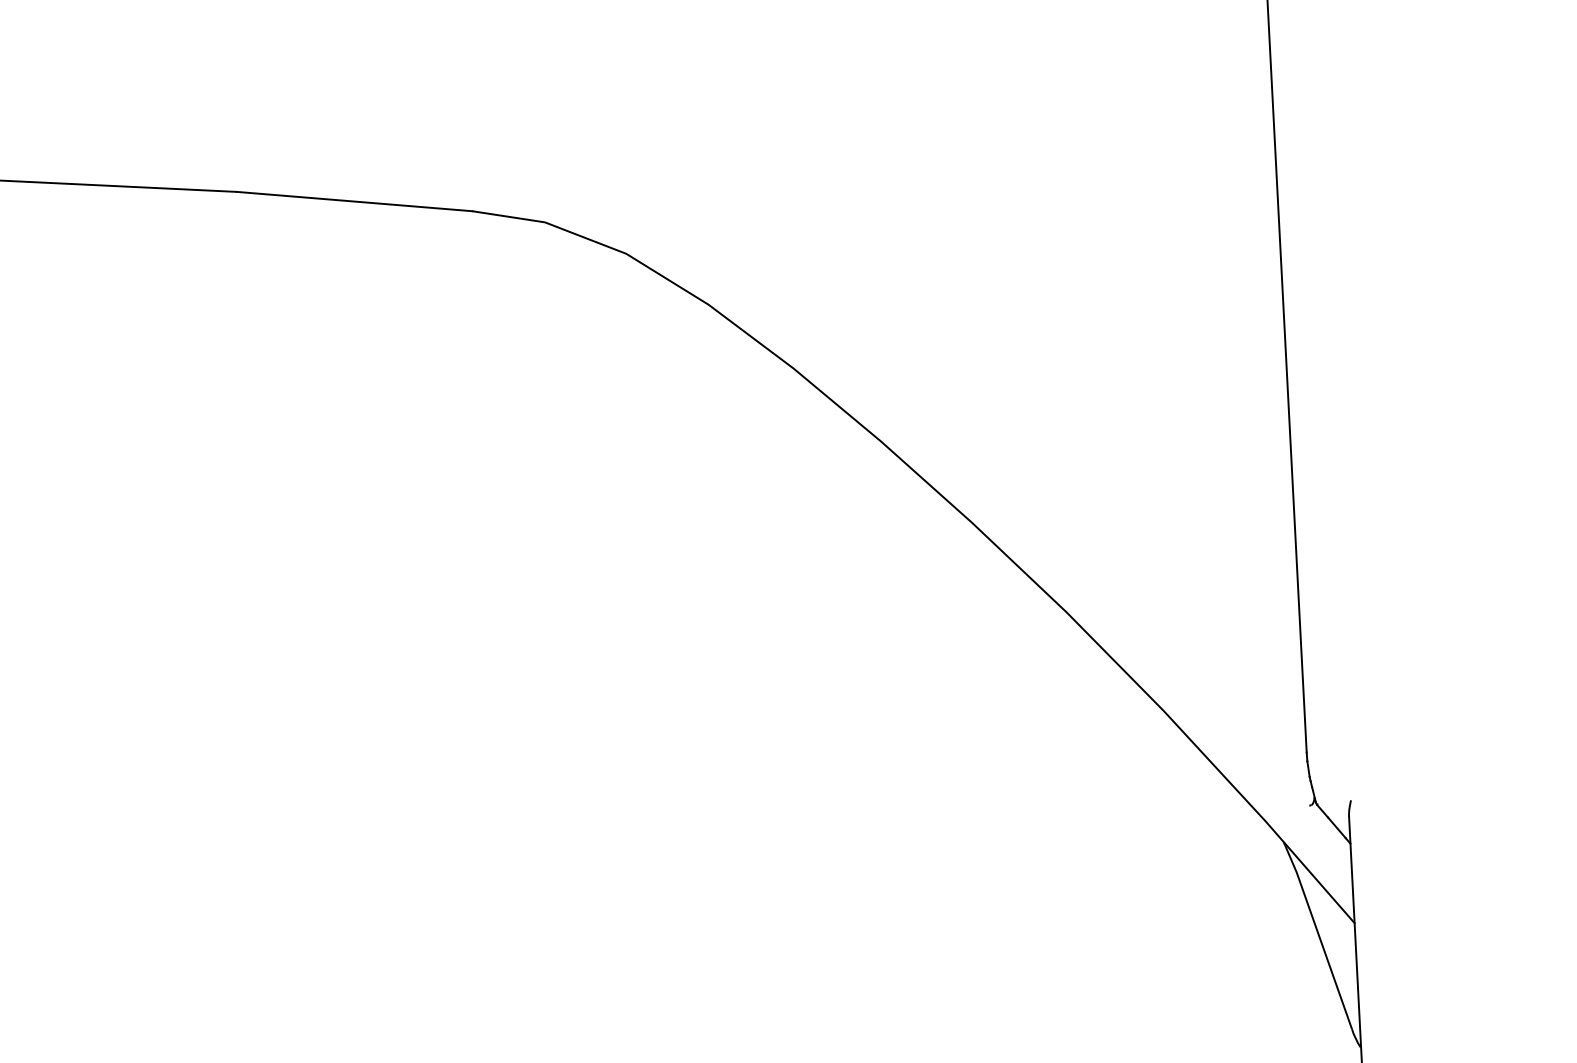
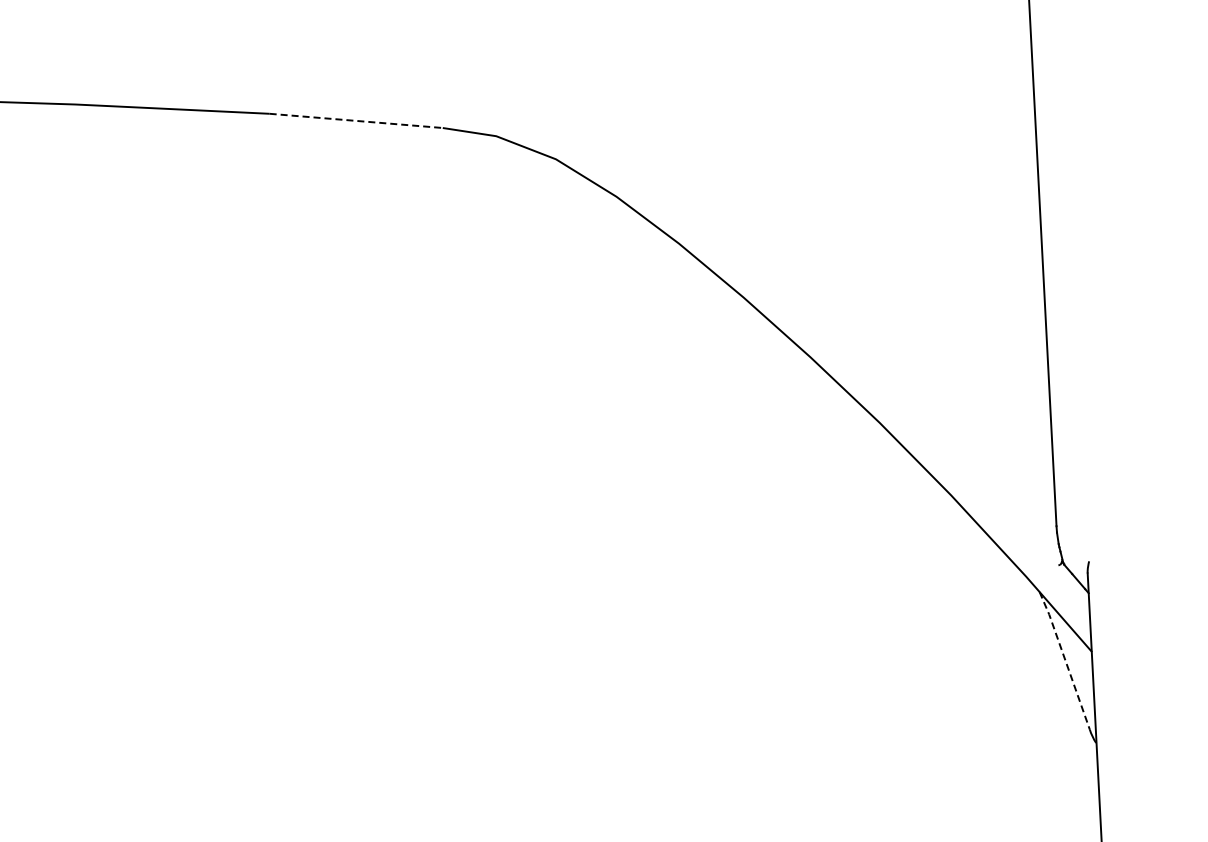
line: (355, 201) -> (356, 120), solid -> dashed
line: (1318, 935) -> (1065, 660), solid -> dashed

